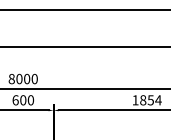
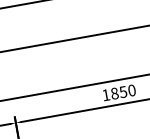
text: (158, 100) -> (132, 90), 1854 -> 1850

